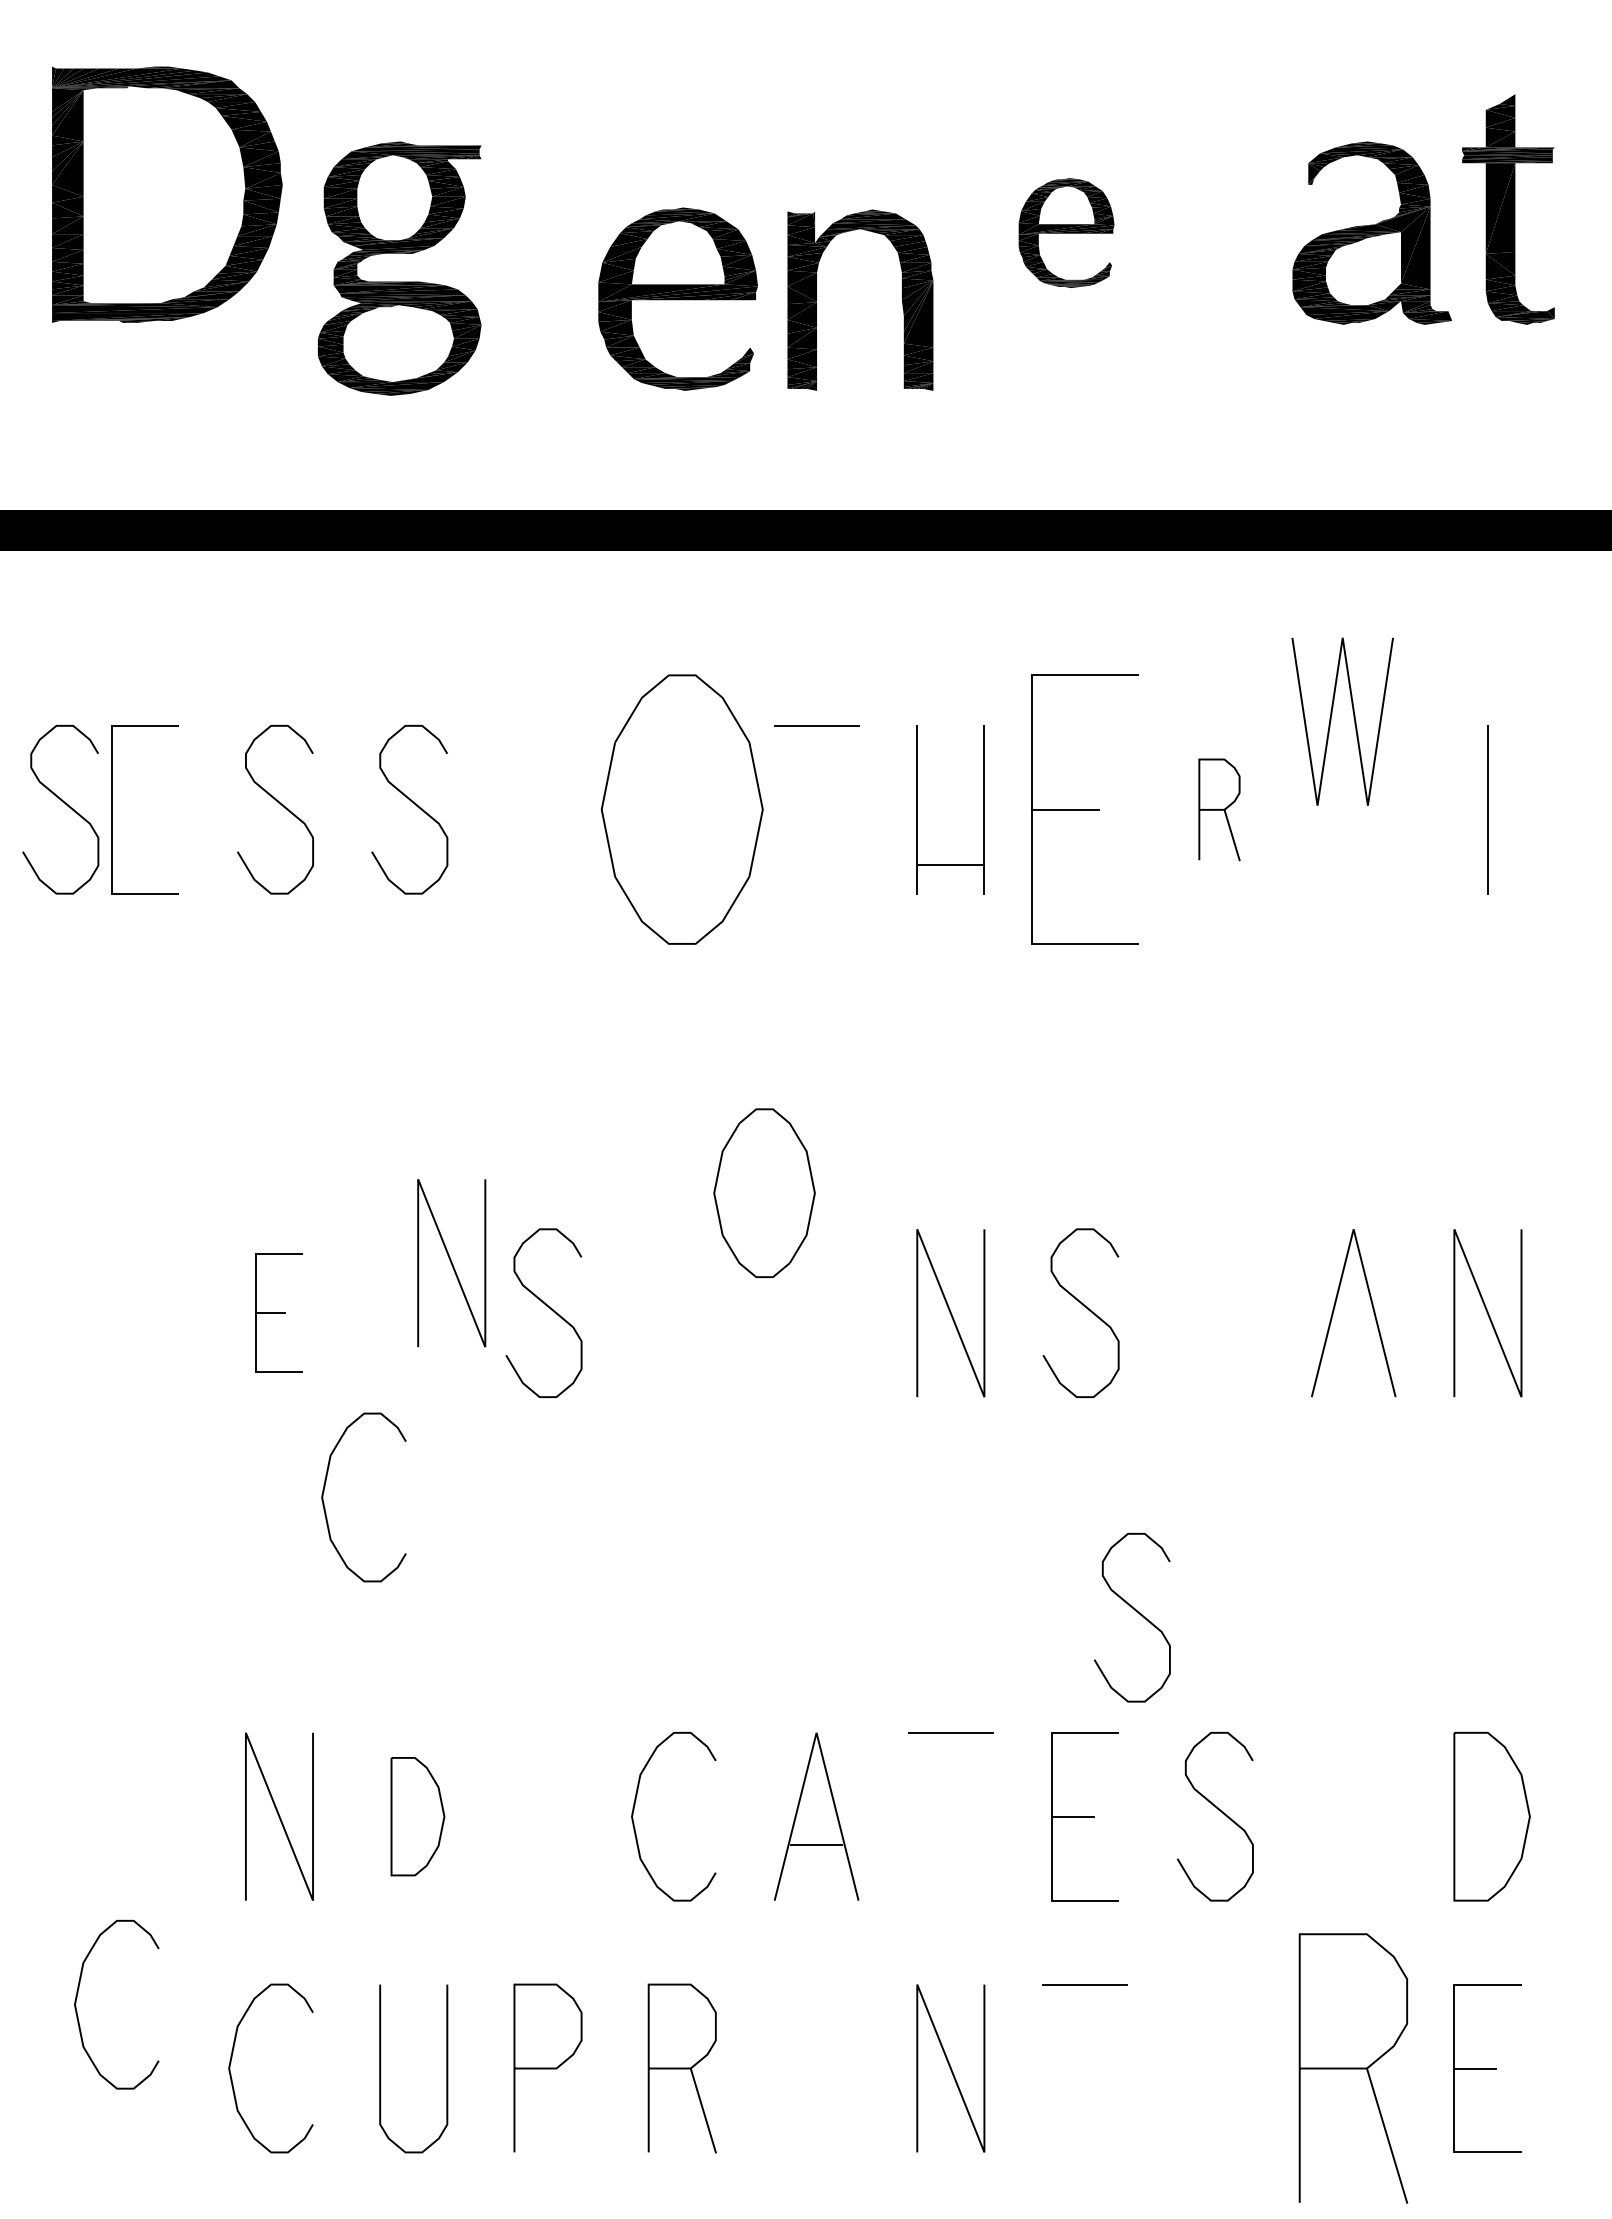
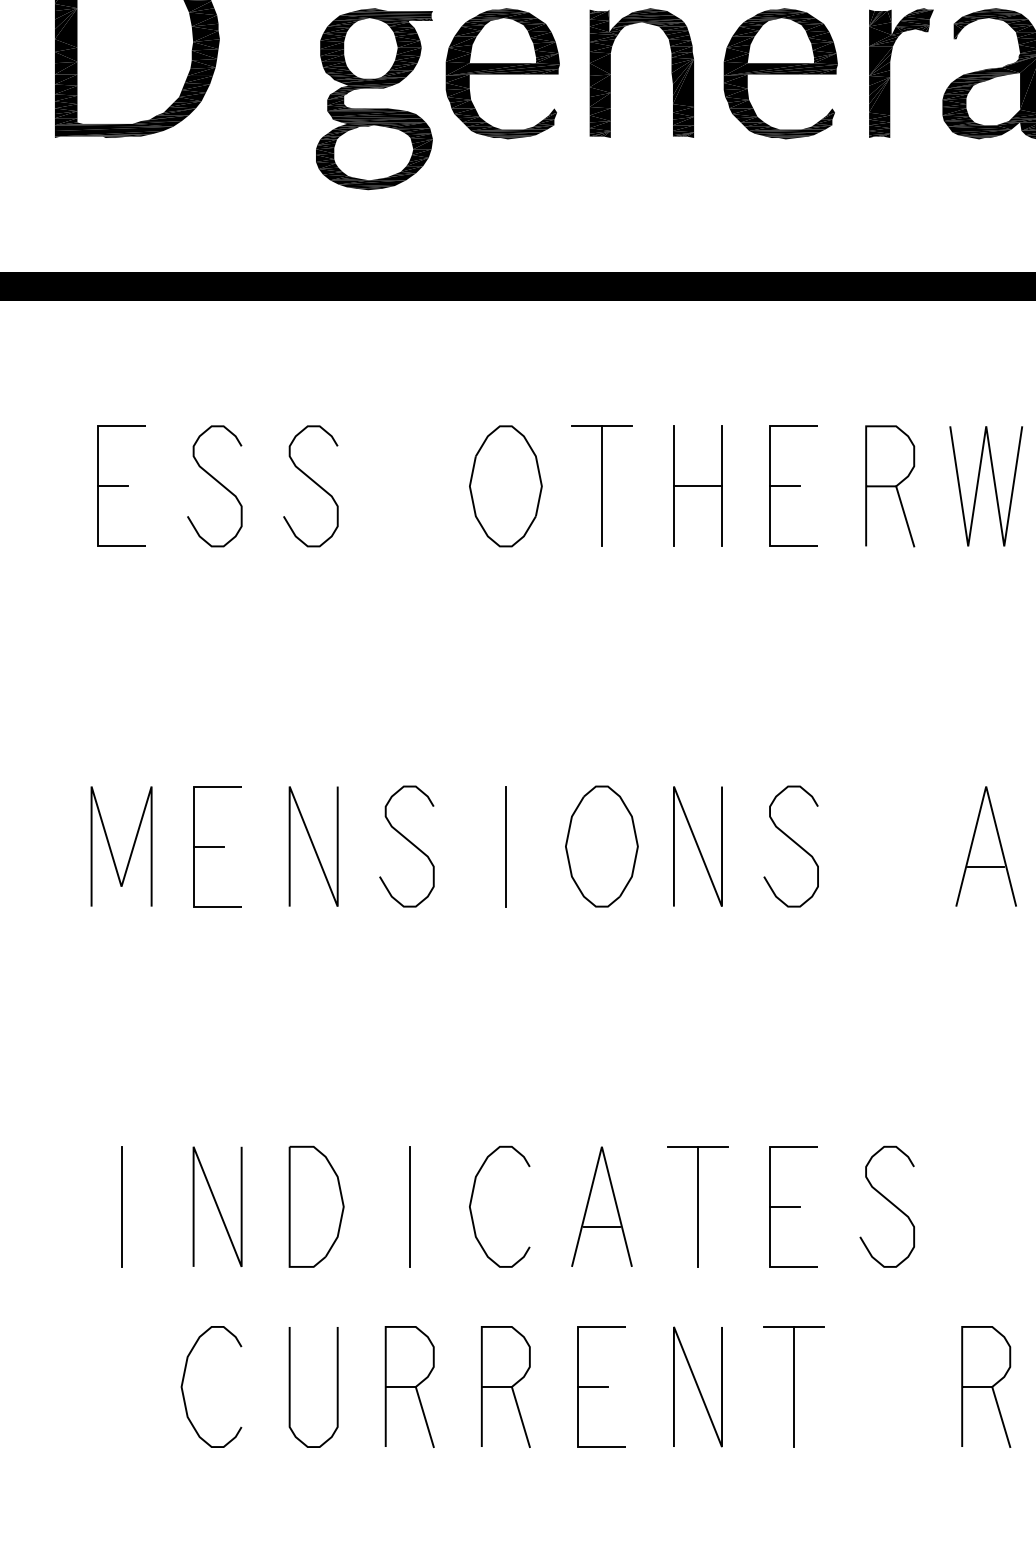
part: (1219, 231) -> (890, 72), added
part: (1066, 232) -> (780, 73), size x1.67
part: (399, 281) -> (374, 108), moved
part: (677, 298) -> (502, 73), moved
part: (901, 299) -> (671, 72), moved
line: (1331, 721) -> (978, 486), moved
curve: (65, 804) -> (64, 482), removed
line: (132, 809) -> (112, 486), added
part: (682, 809) -> (505, 486), size x0.62
line: (816, 809) -> (601, 486), added
part: (1084, 809) -> (793, 486), size x0.62
part: (1219, 809) -> (890, 486), size x1.67
line: (950, 864) -> (697, 486), moved
part: (764, 1192) -> (601, 846), moved
line: (451, 1263) -> (313, 846), moved
part: (278, 1312) -> (216, 846), size x1.43
line: (682, 1313) -> (505, 846), added
line: (159, 1317) -> (131, 849), added
line: (1353, 1341) -> (986, 866), added
curve: (325, 1487) -> (250, 971), removed
curve: (1136, 1612) -> (830, 1060), removed
line: (145, 1816) -> (121, 1206), added
part: (417, 1816) -> (316, 1206), size x1.43
line: (548, 1816) -> (410, 1206), added
line: (950, 1816) -> (697, 1206), added
curve: (77, 1998) -> (73, 1336), removed
part: (815, 2068) -> (601, 1386), added
line: (1085, 2068) -> (794, 1386), added
part: (1353, 2068) -> (986, 1386), size x0.62
line: (568, 2110) -> (424, 1417), added

